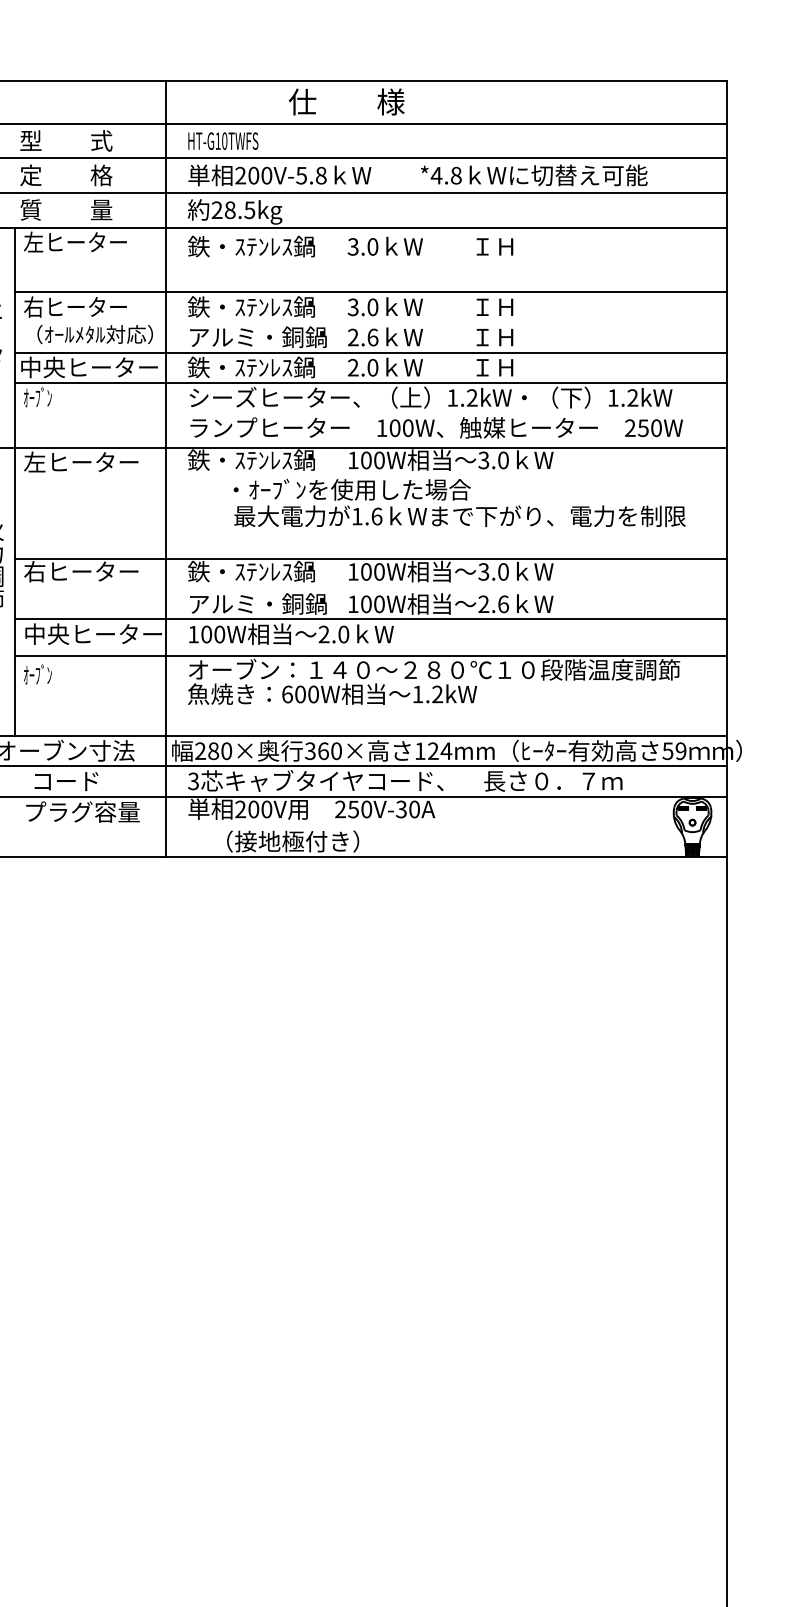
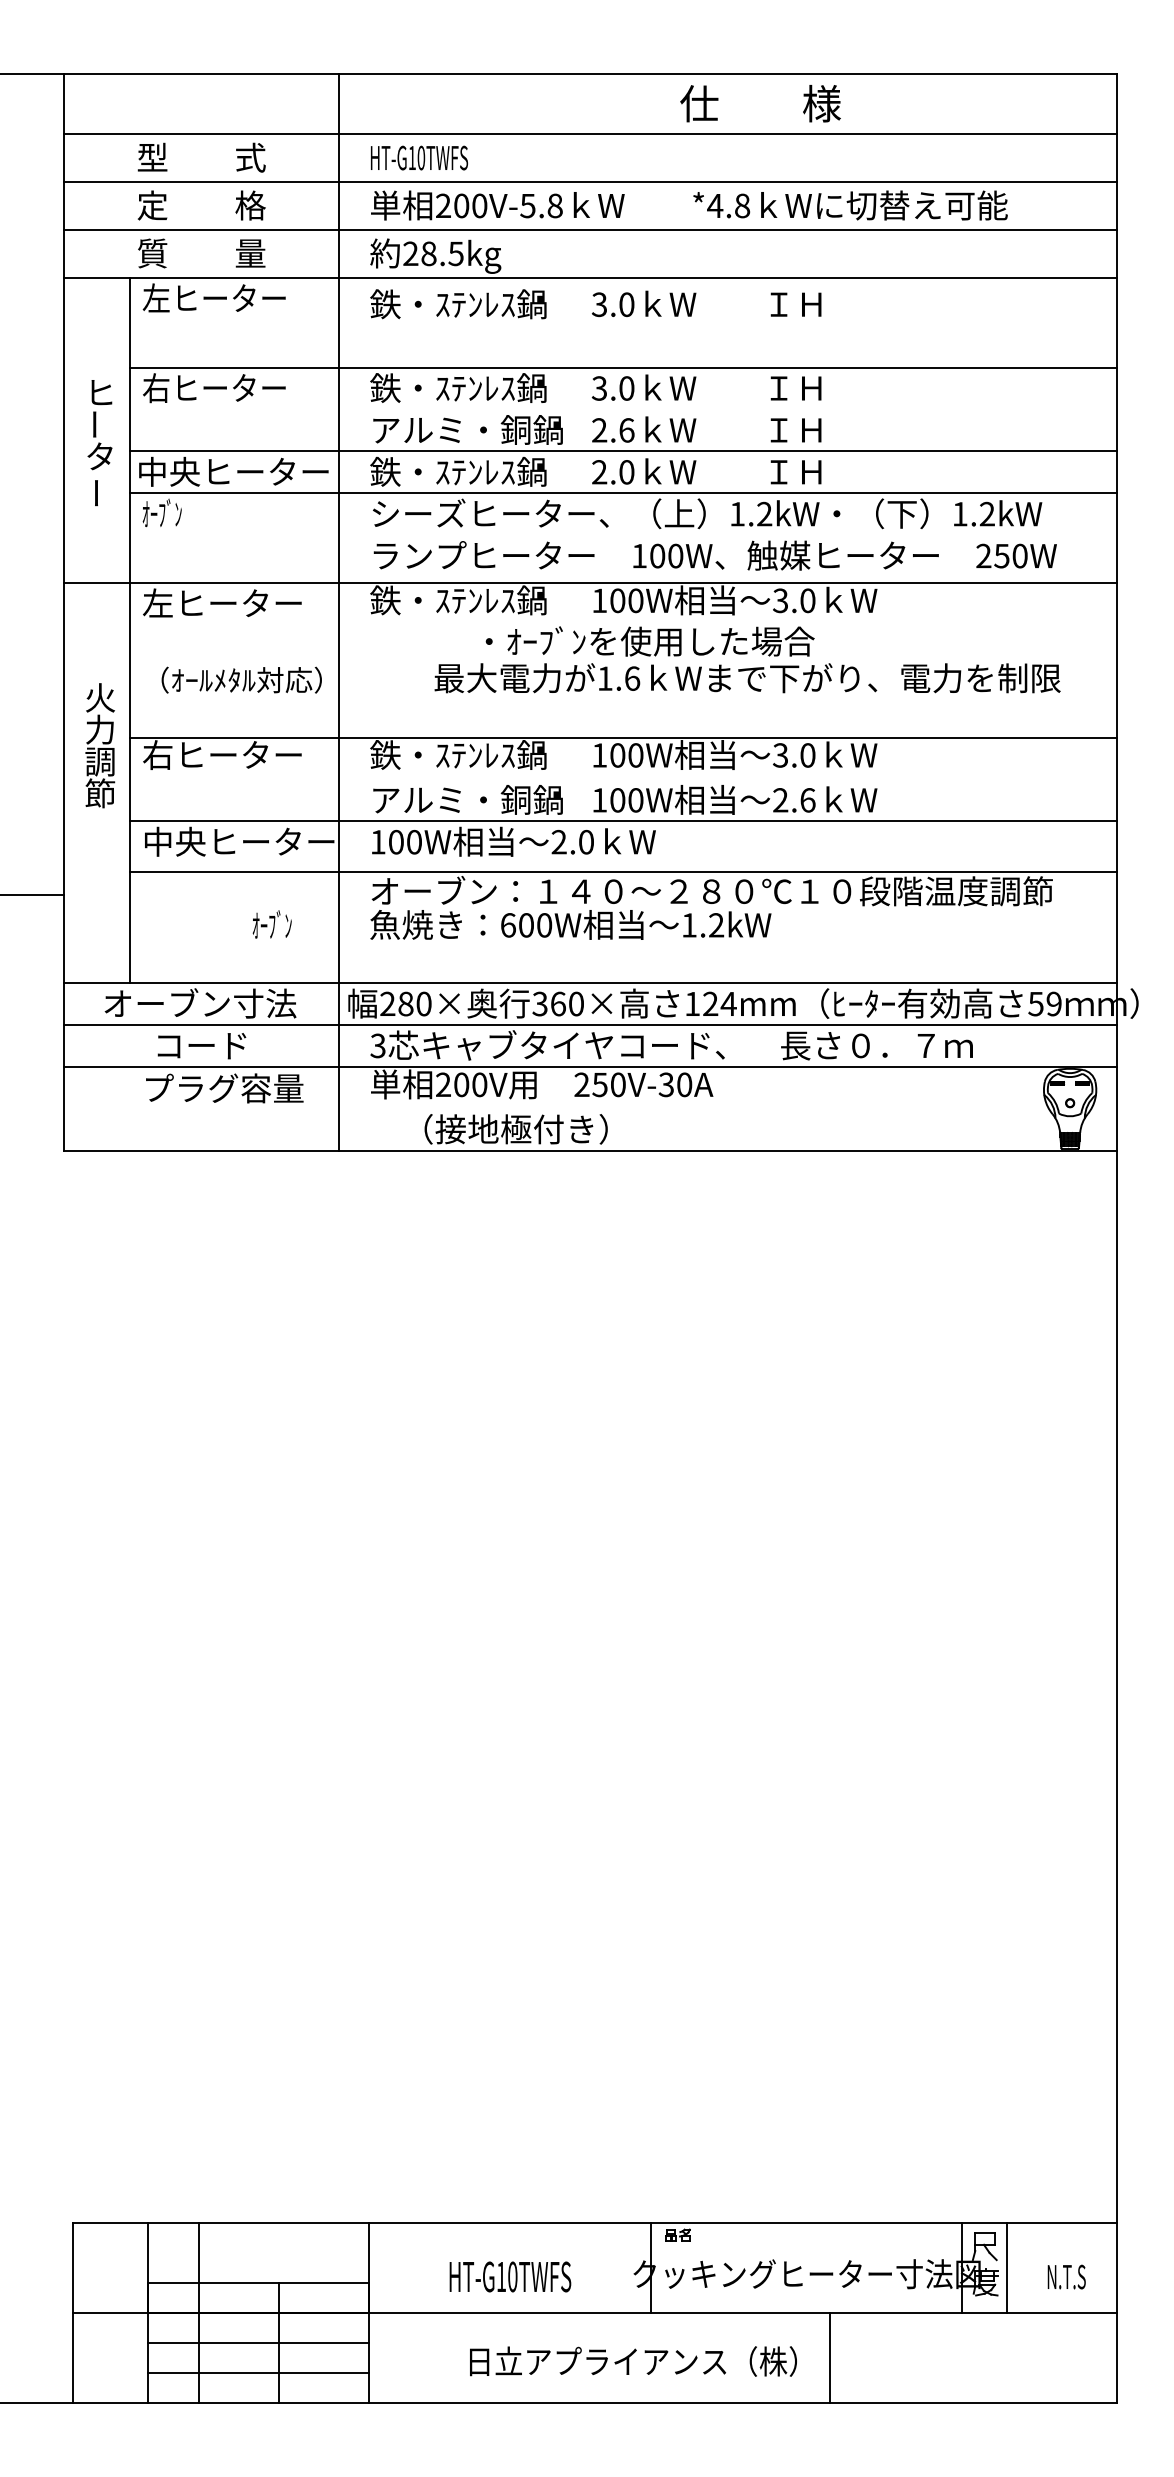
text: (346, 101) -> (760, 103), moved
text: (95, 334) -> (241, 679), moved
text: (351, 489) -> (649, 641), moved
text: (37, 674) -> (271, 924), moved

